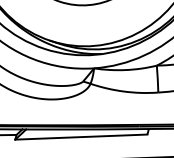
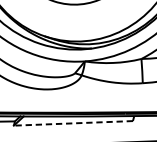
line: (80, 137) -> (72, 123), solid -> dashed

